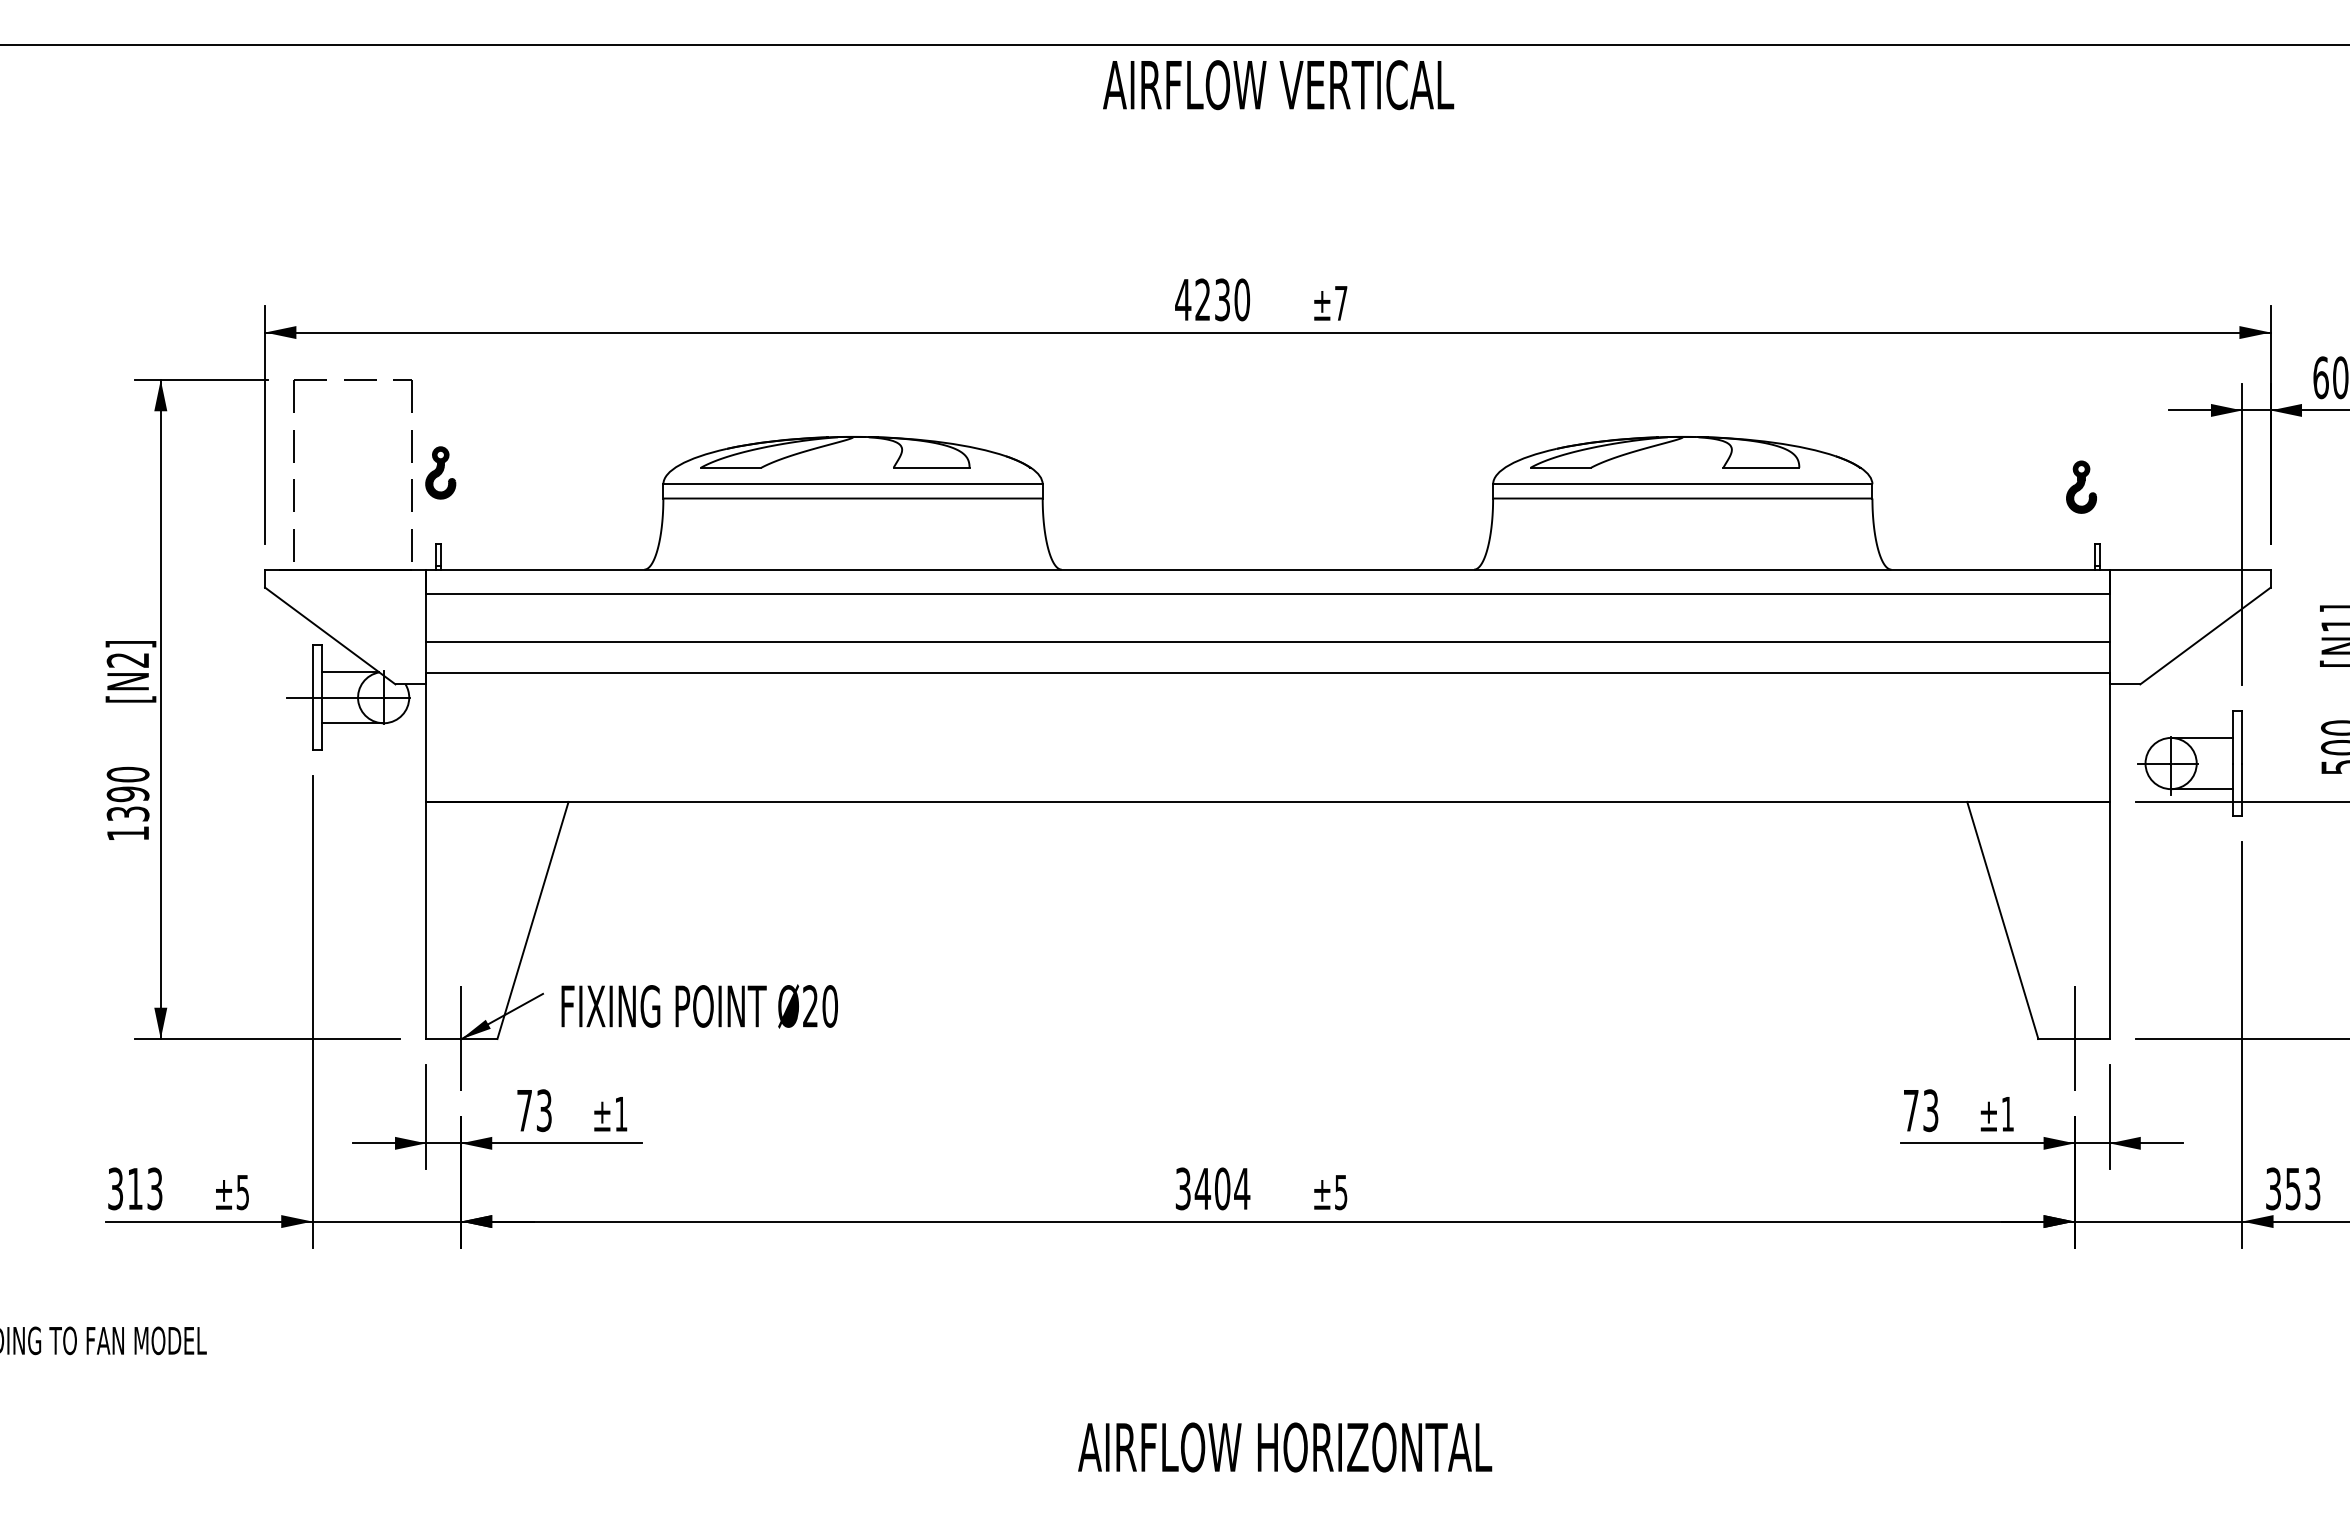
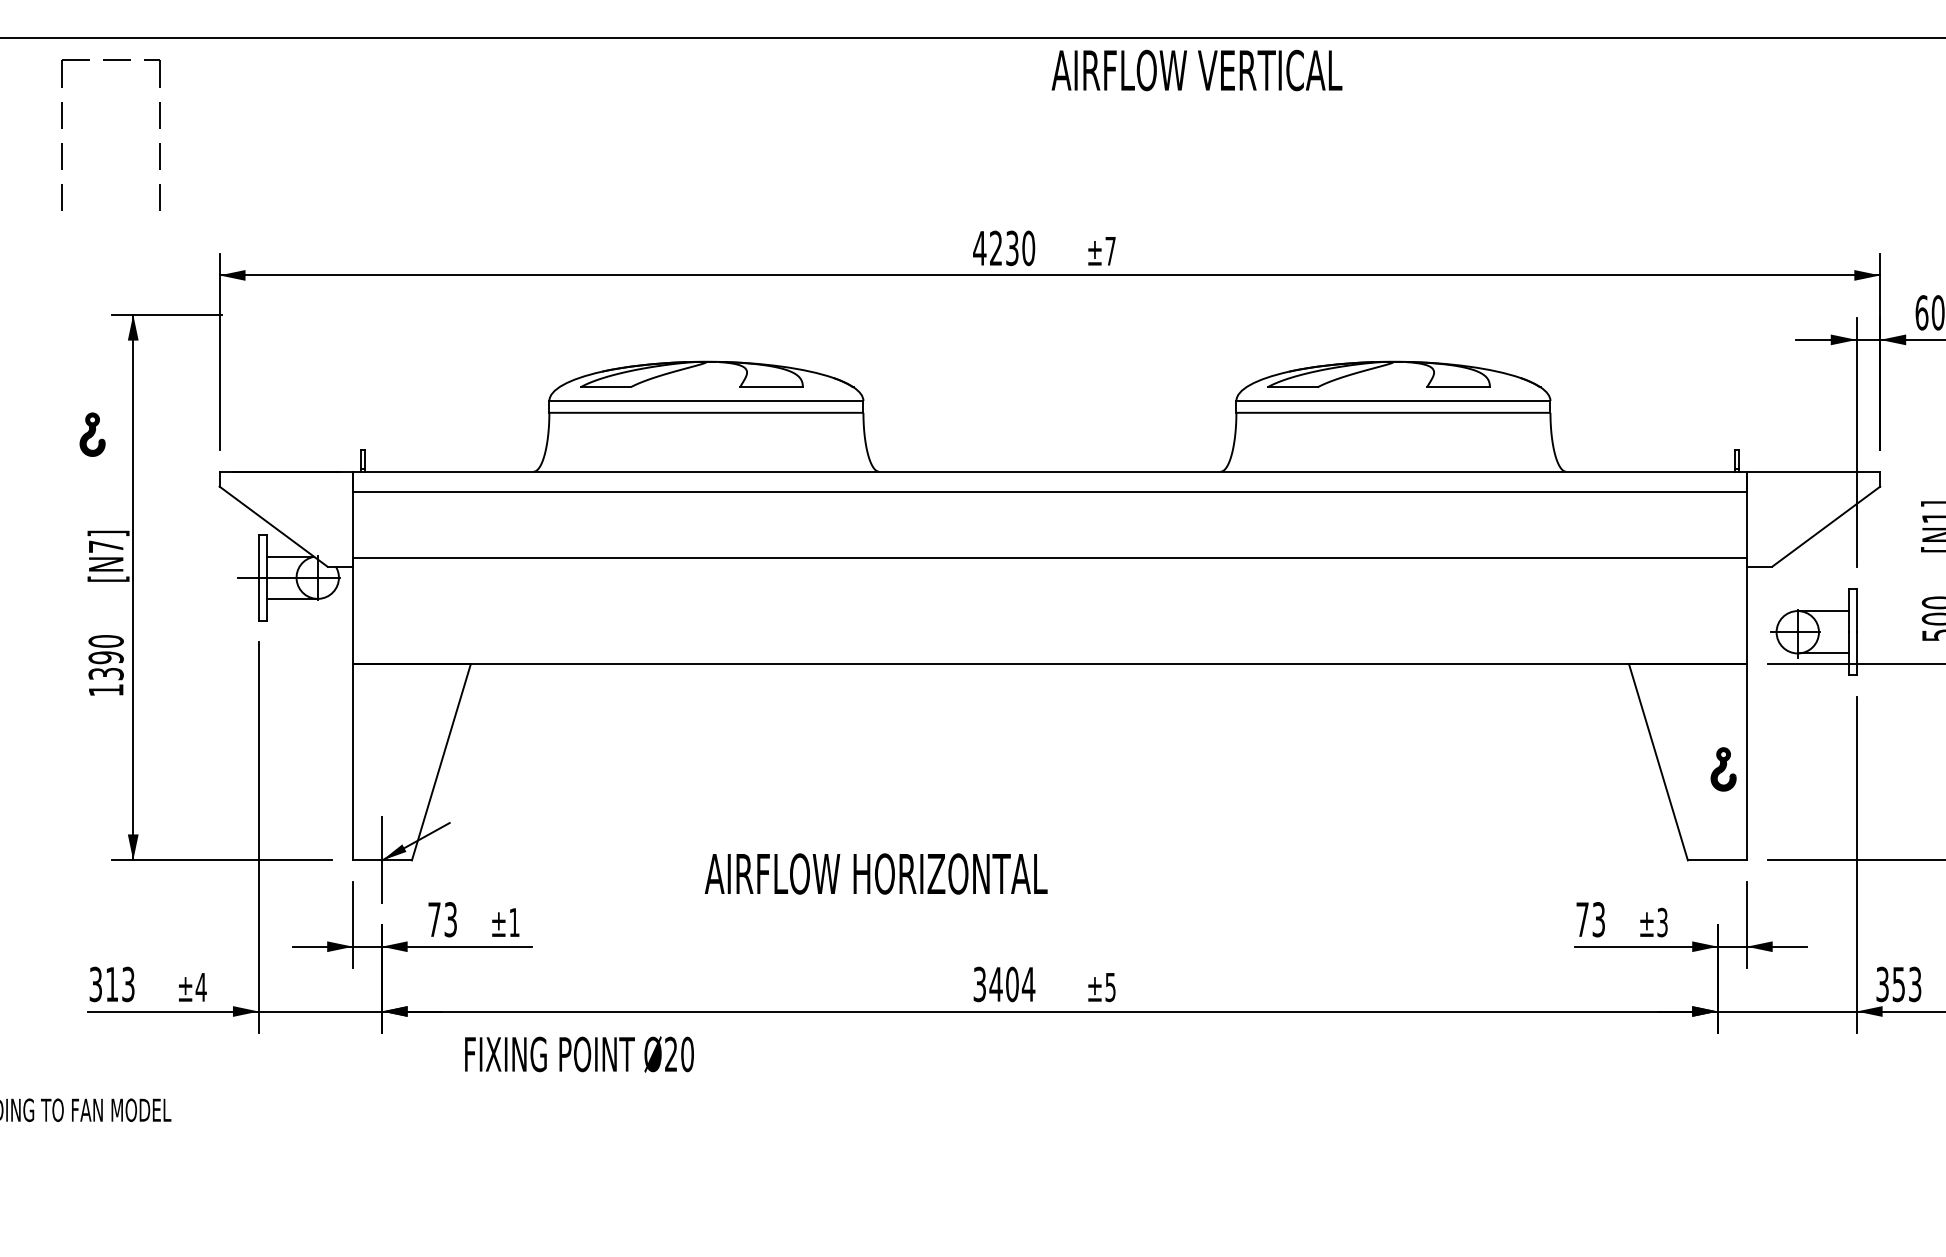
text: (1278, 85) -> (1196, 70), moved
part: (294, 462) -> (62, 128), moved
part: (440, 472) -> (92, 434), moved
part: (2081, 486) -> (1723, 768), moved
line: (1267, 641) -> (1049, 531), removed
text: (127, 660) -> (105, 546), [N2] -> [N7]
text: (699, 1006) -> (579, 1054), moved
line: (2074, 1038) -> (1717, 859), removed
text: (2007, 1113) -> (1662, 922), ±1 -> ±3
text: (242, 1192) -> (200, 987), ±5 -> ±4
text: (1285, 1447) -> (876, 874), moved

